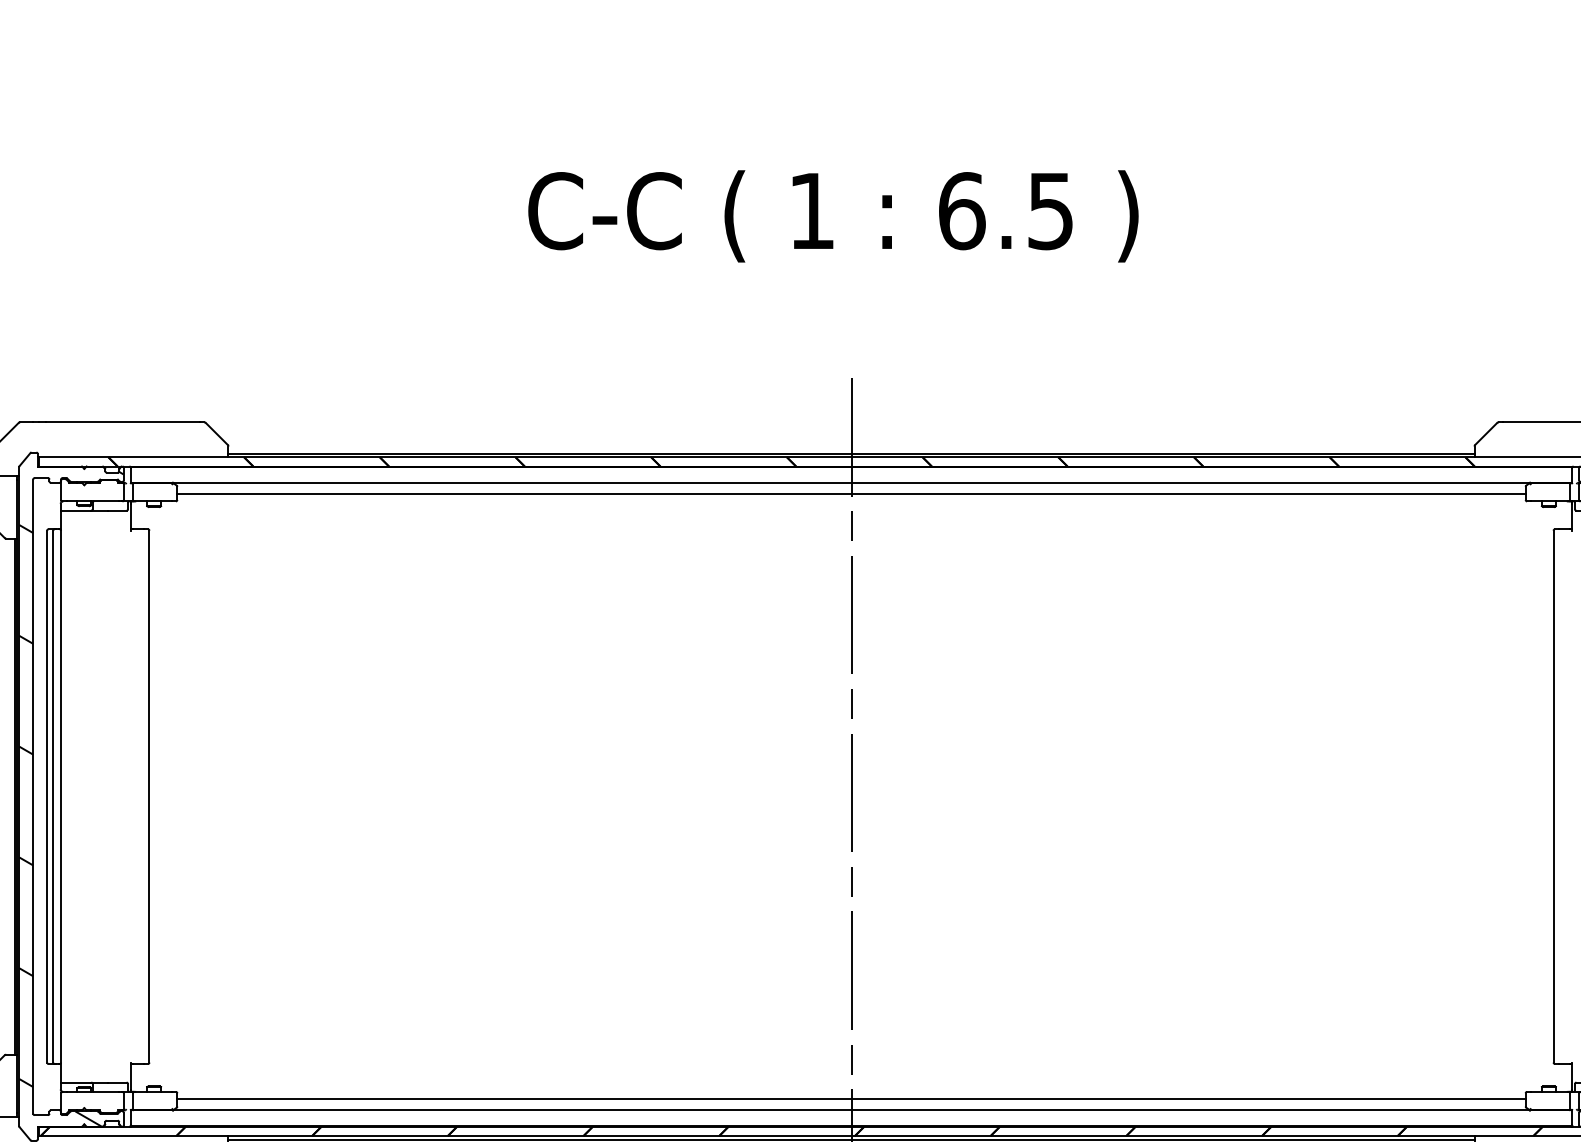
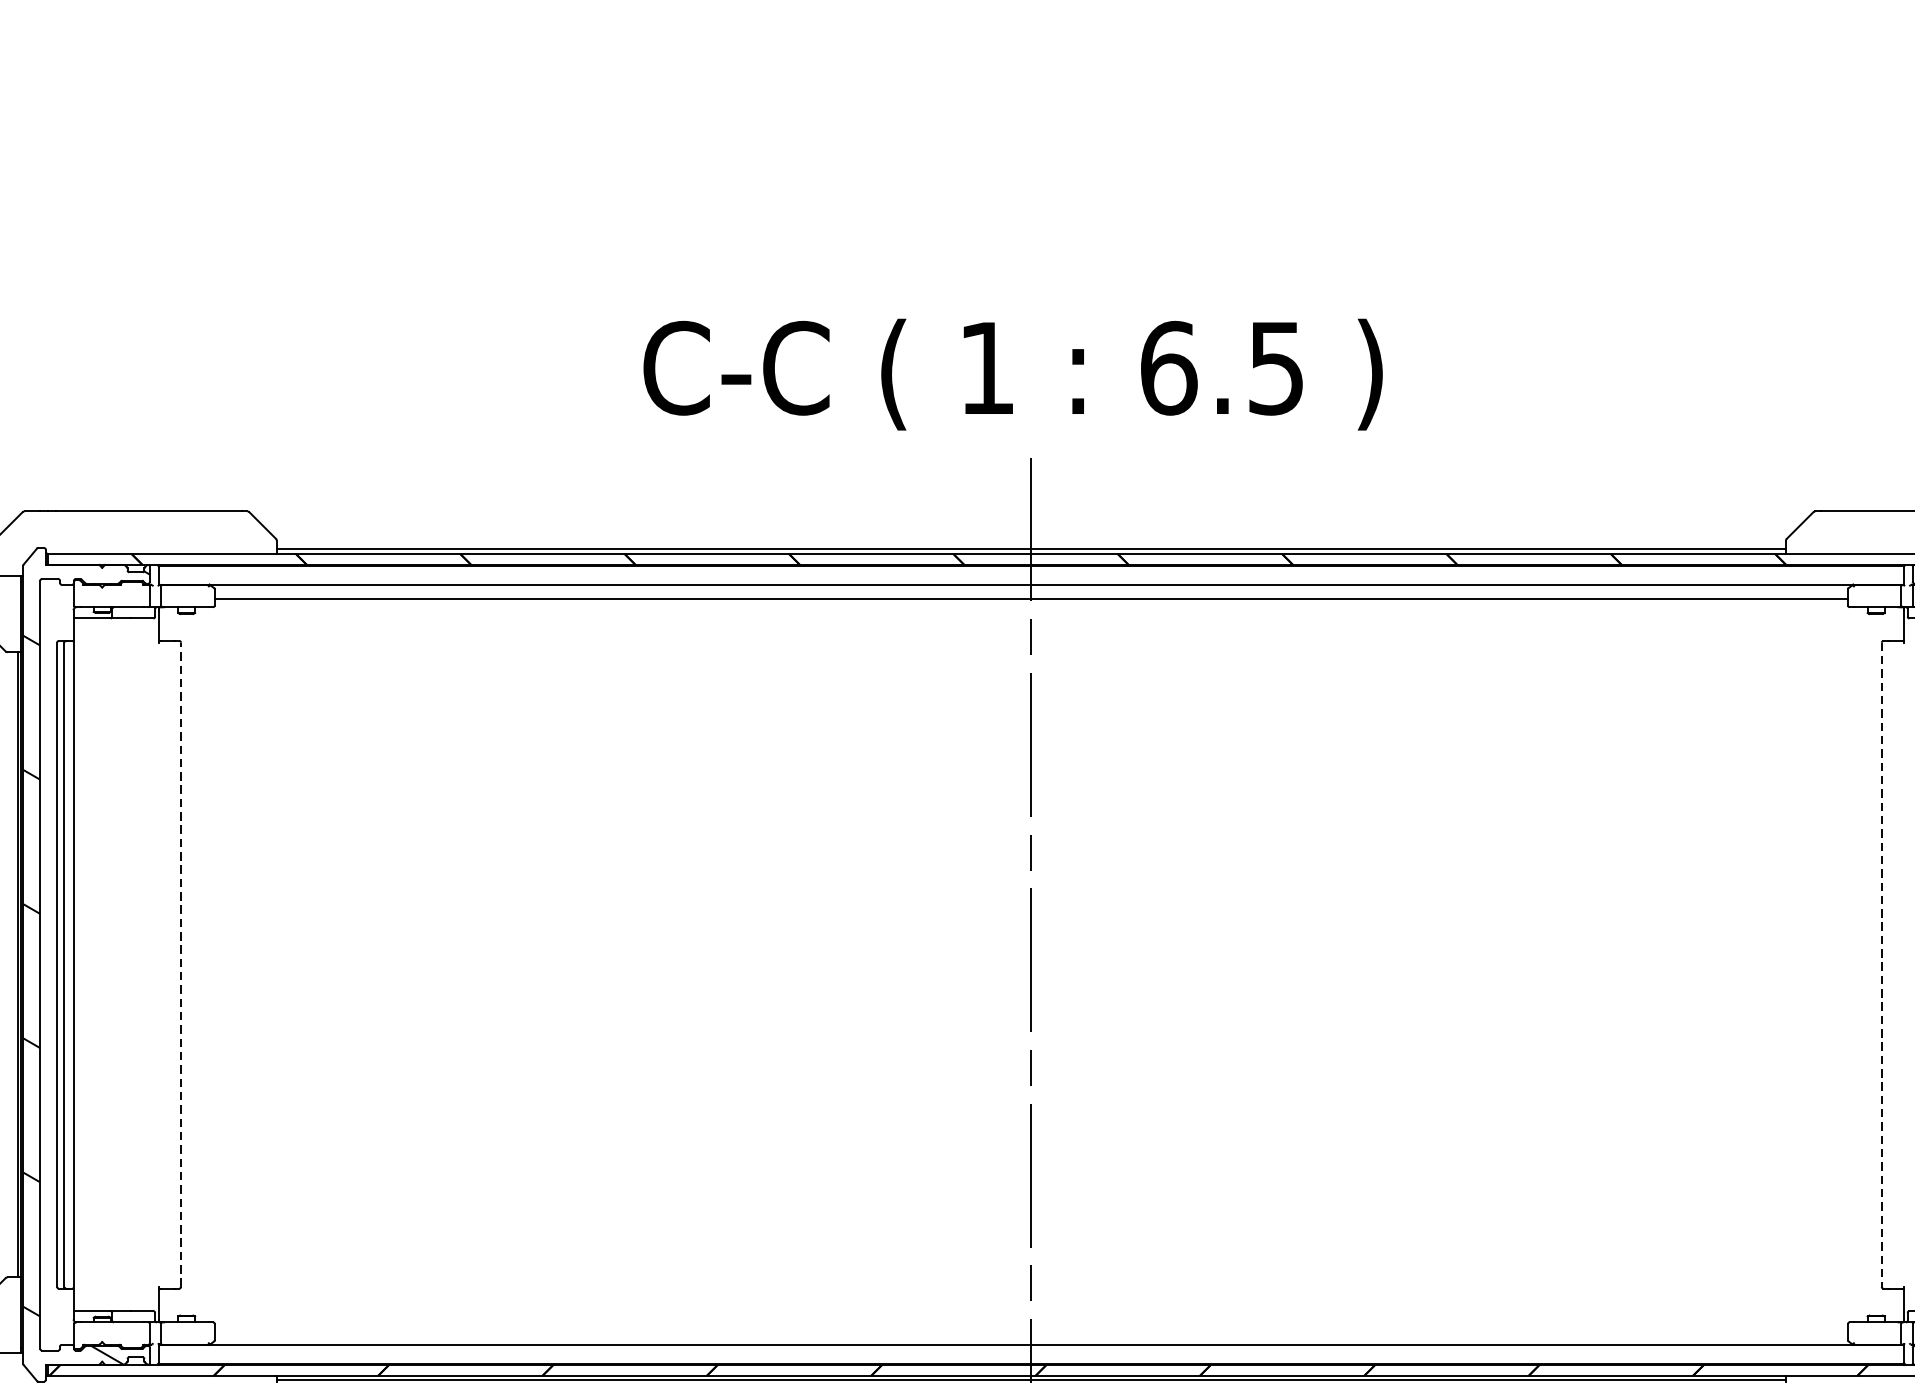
text: (833, 216) -> (1013, 374), moved
line: (149, 796) -> (181, 964), solid -> dashed
line: (1553, 796) -> (1881, 964), solid -> dashed
line: (851, 1098) -> (1031, 1330), removed

